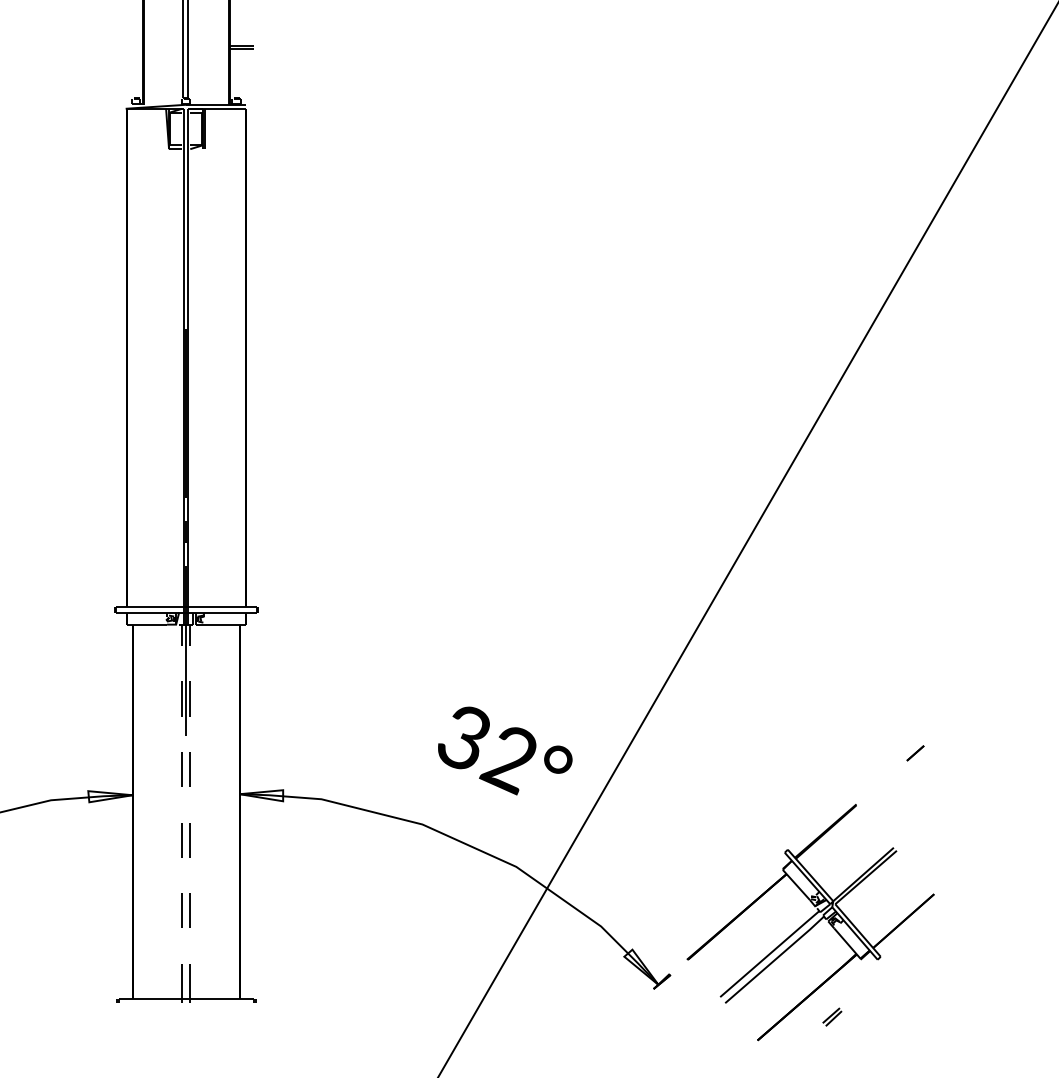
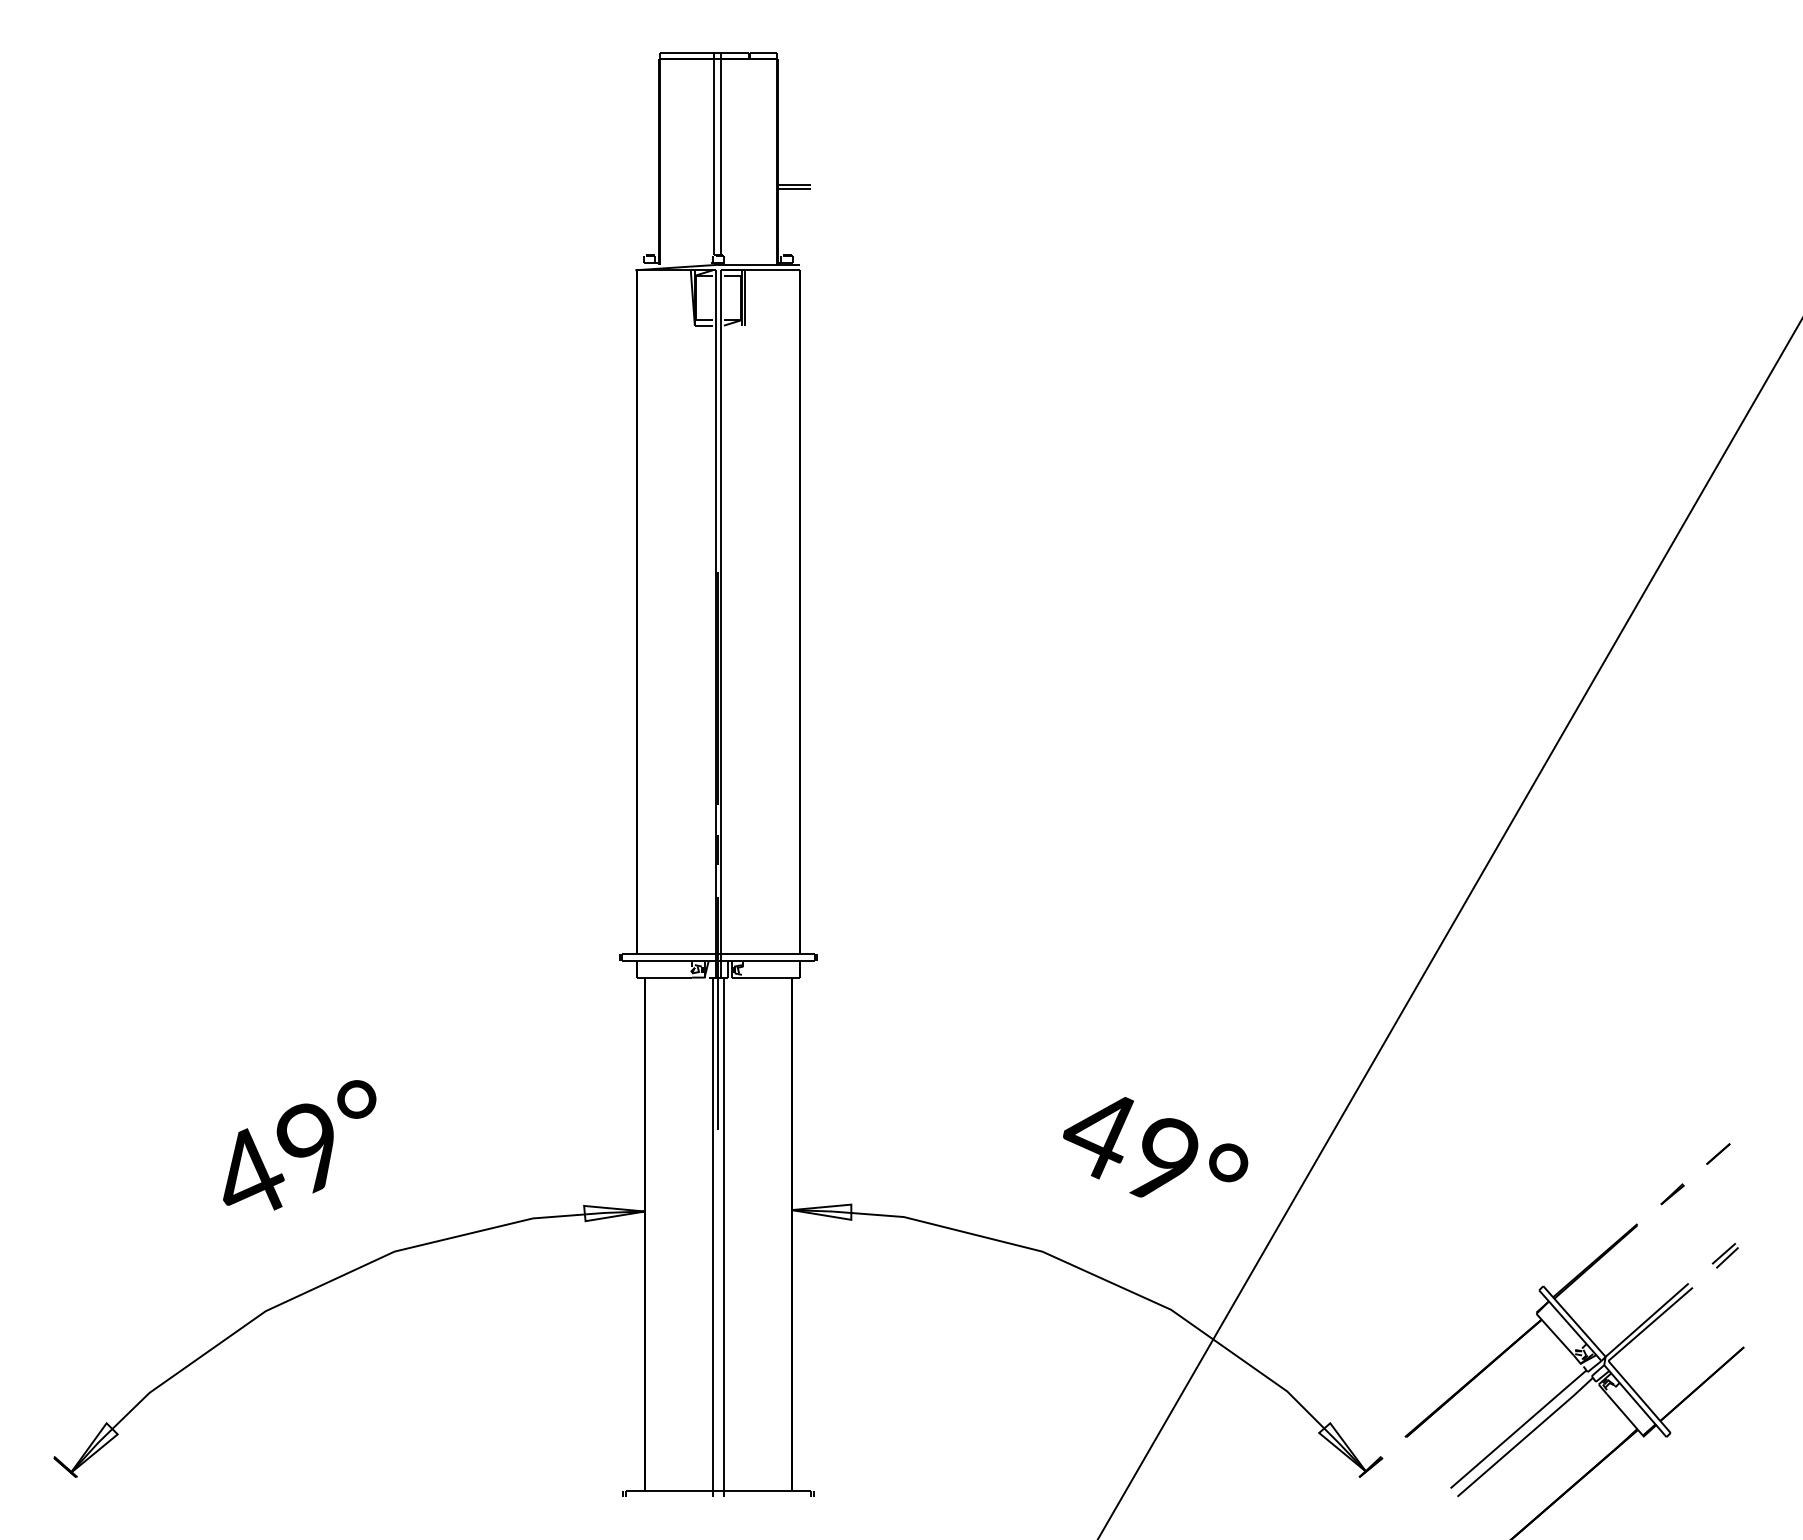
text: (486, 750) -> (1130, 1150), 32° -> 49°
line: (882, 782) -> (1672, 1194), added
line: (181, 811) -> (712, 1234), dashed -> solid
line: (189, 811) -> (723, 1234), dashed -> solid
part: (831, 1016) -> (1724, 1255), moved

